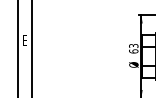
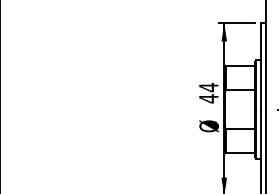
text: (133, 48) -> (208, 92), 63 -> 44

